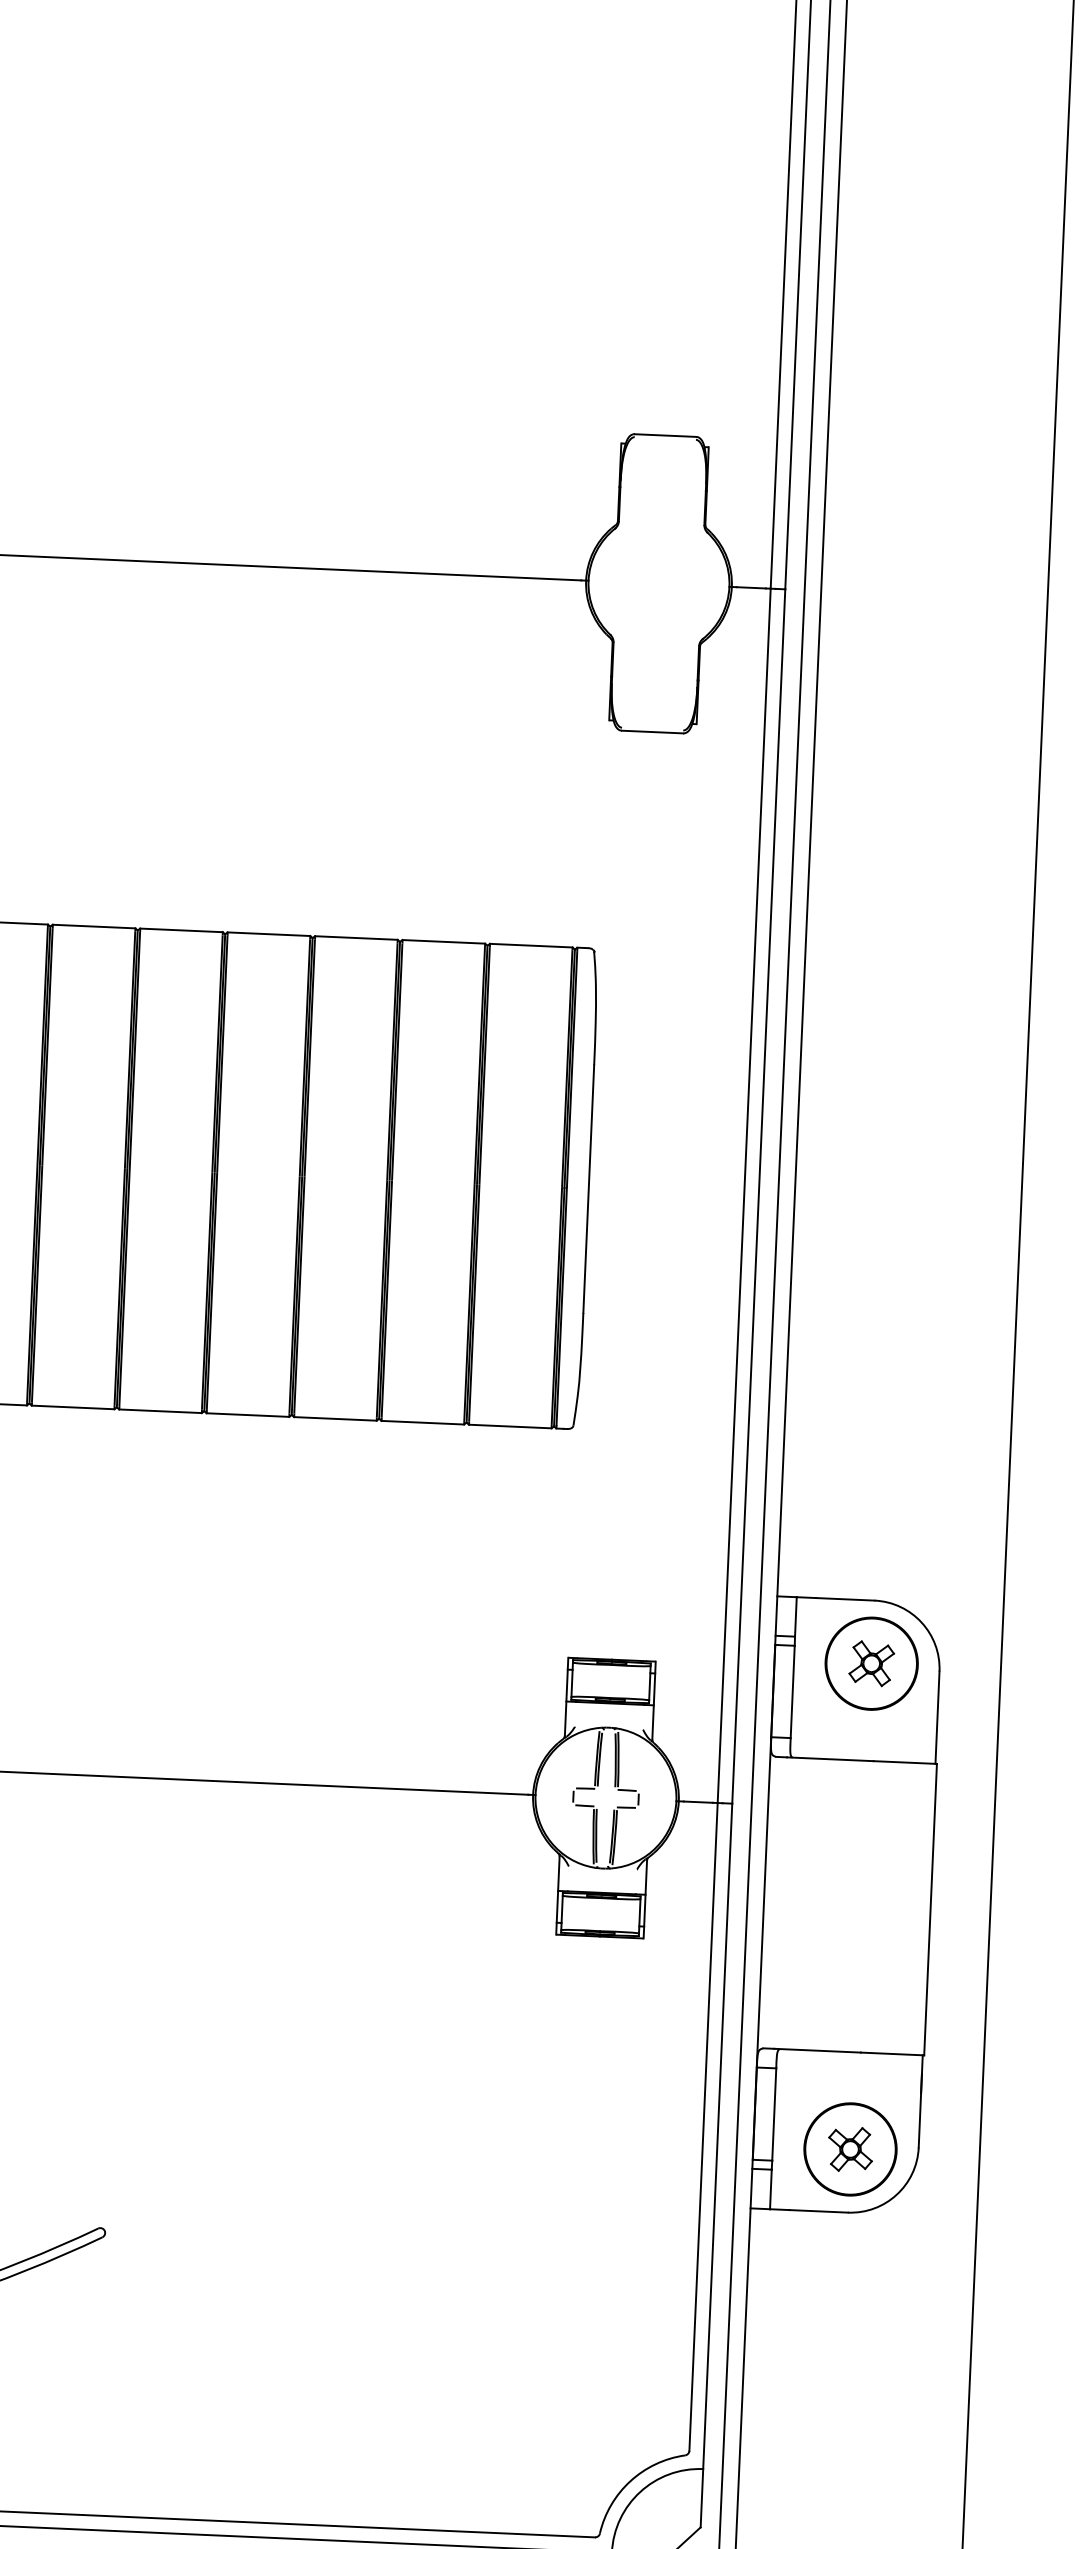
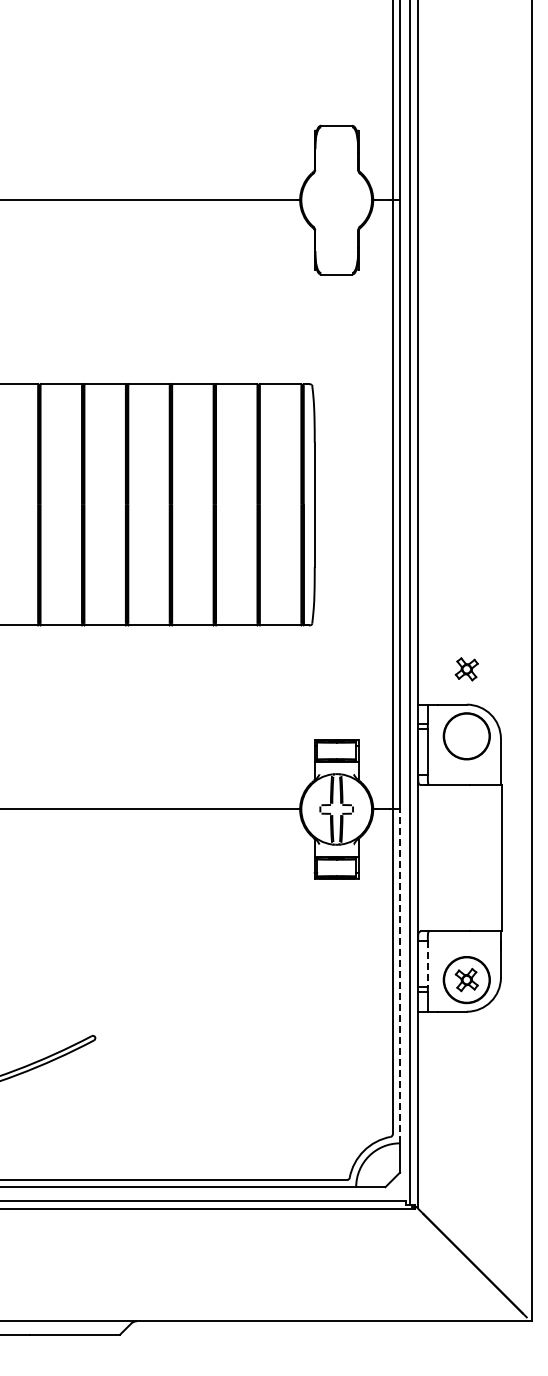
part: (871, 1664) -> (466, 669), moved
line: (773, 2115) -> (427, 964), solid -> dashed
line: (718, 2136) -> (400, 976), solid -> dashed

